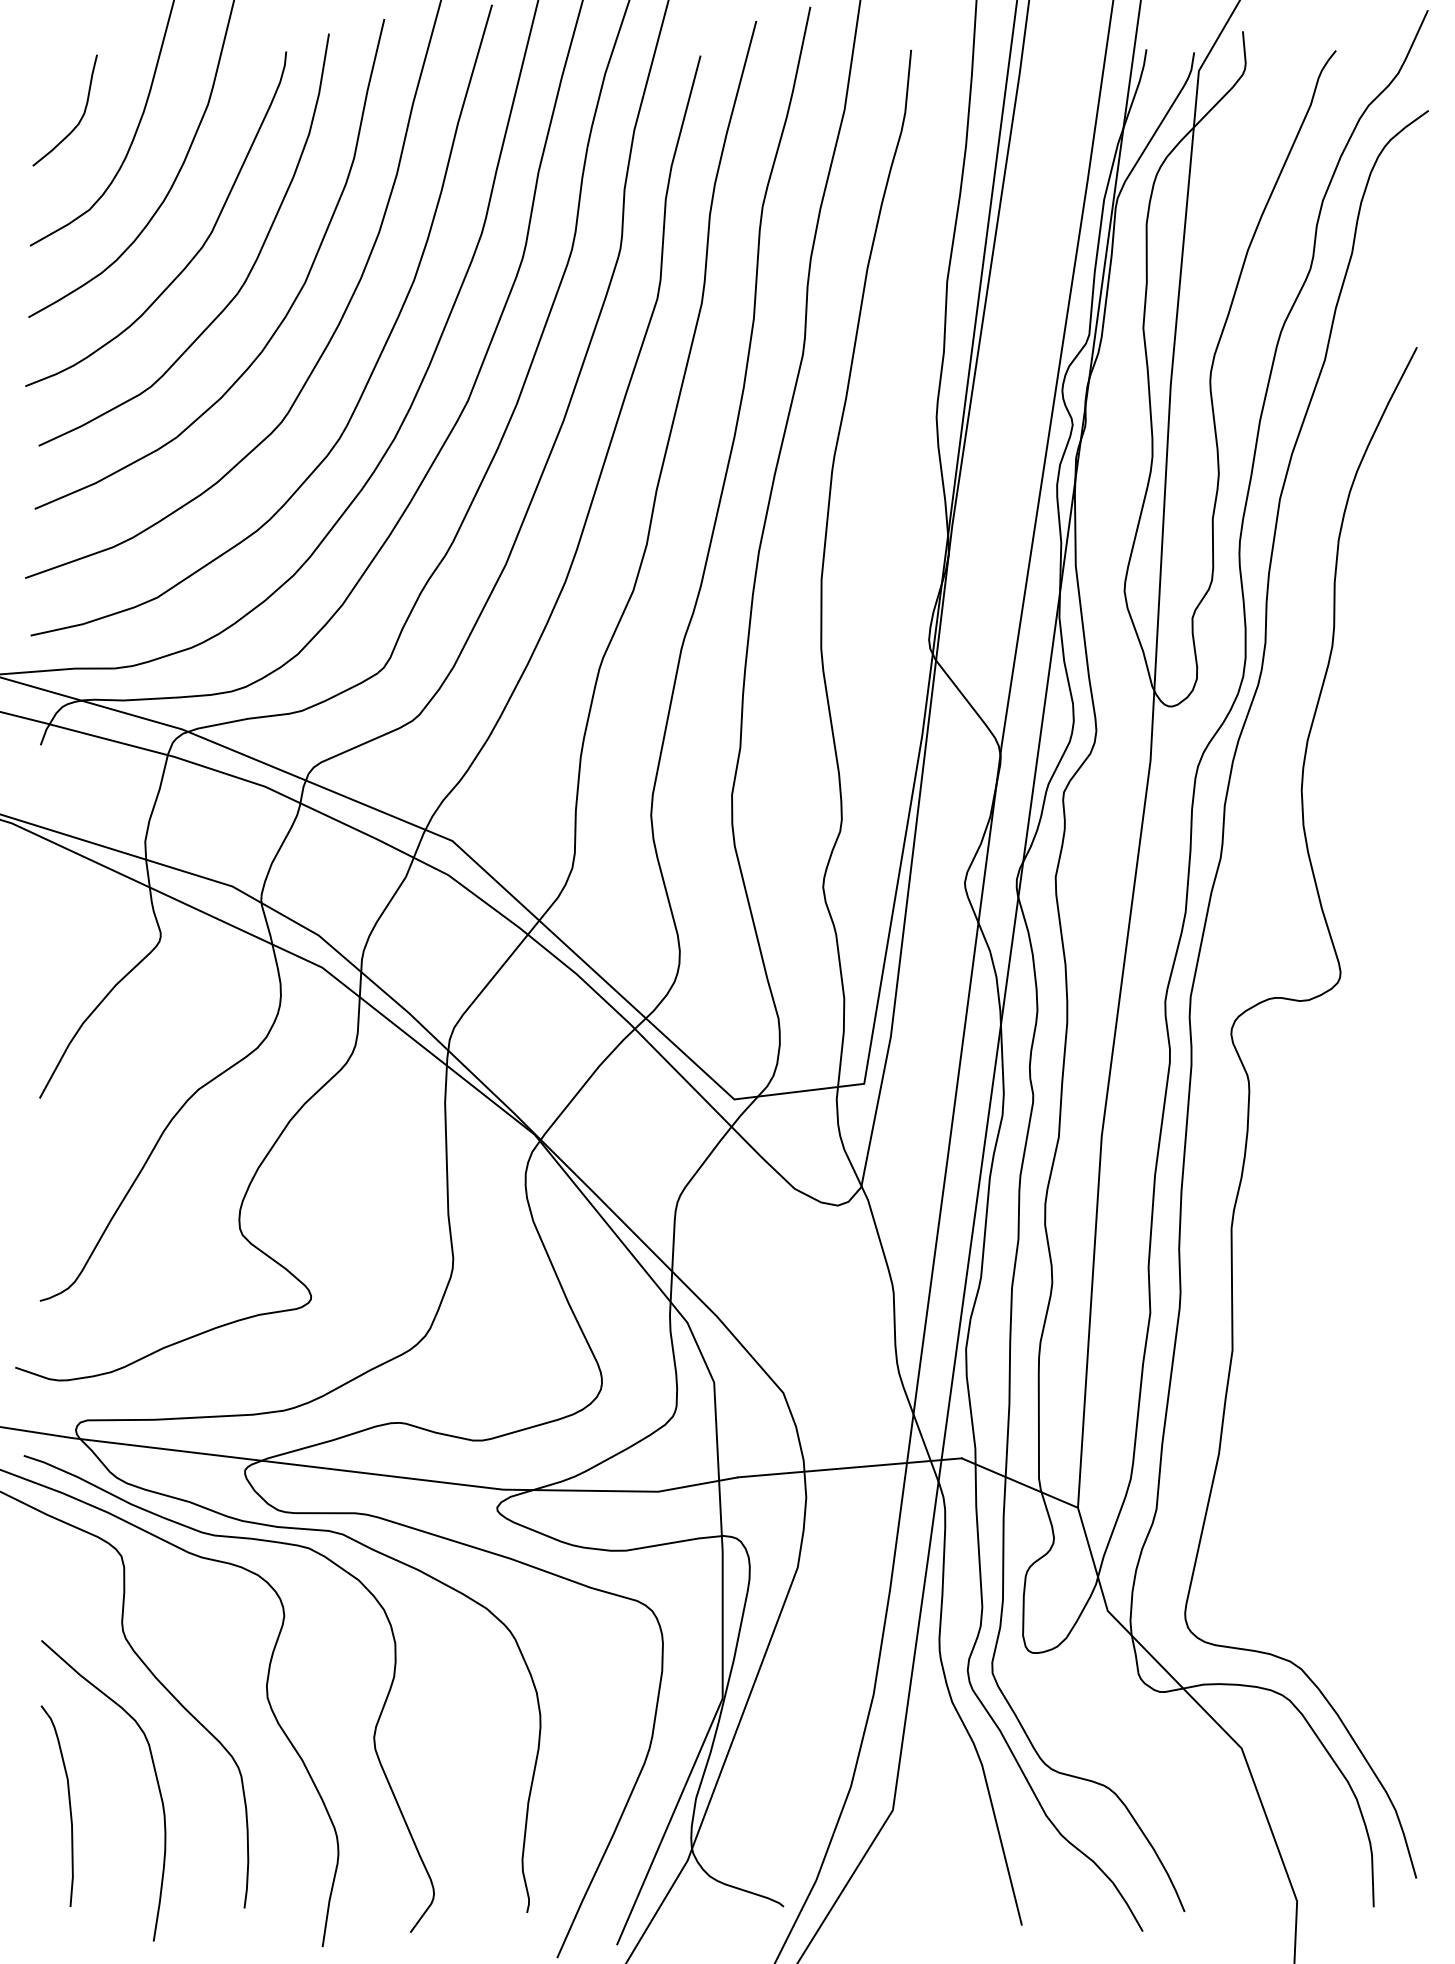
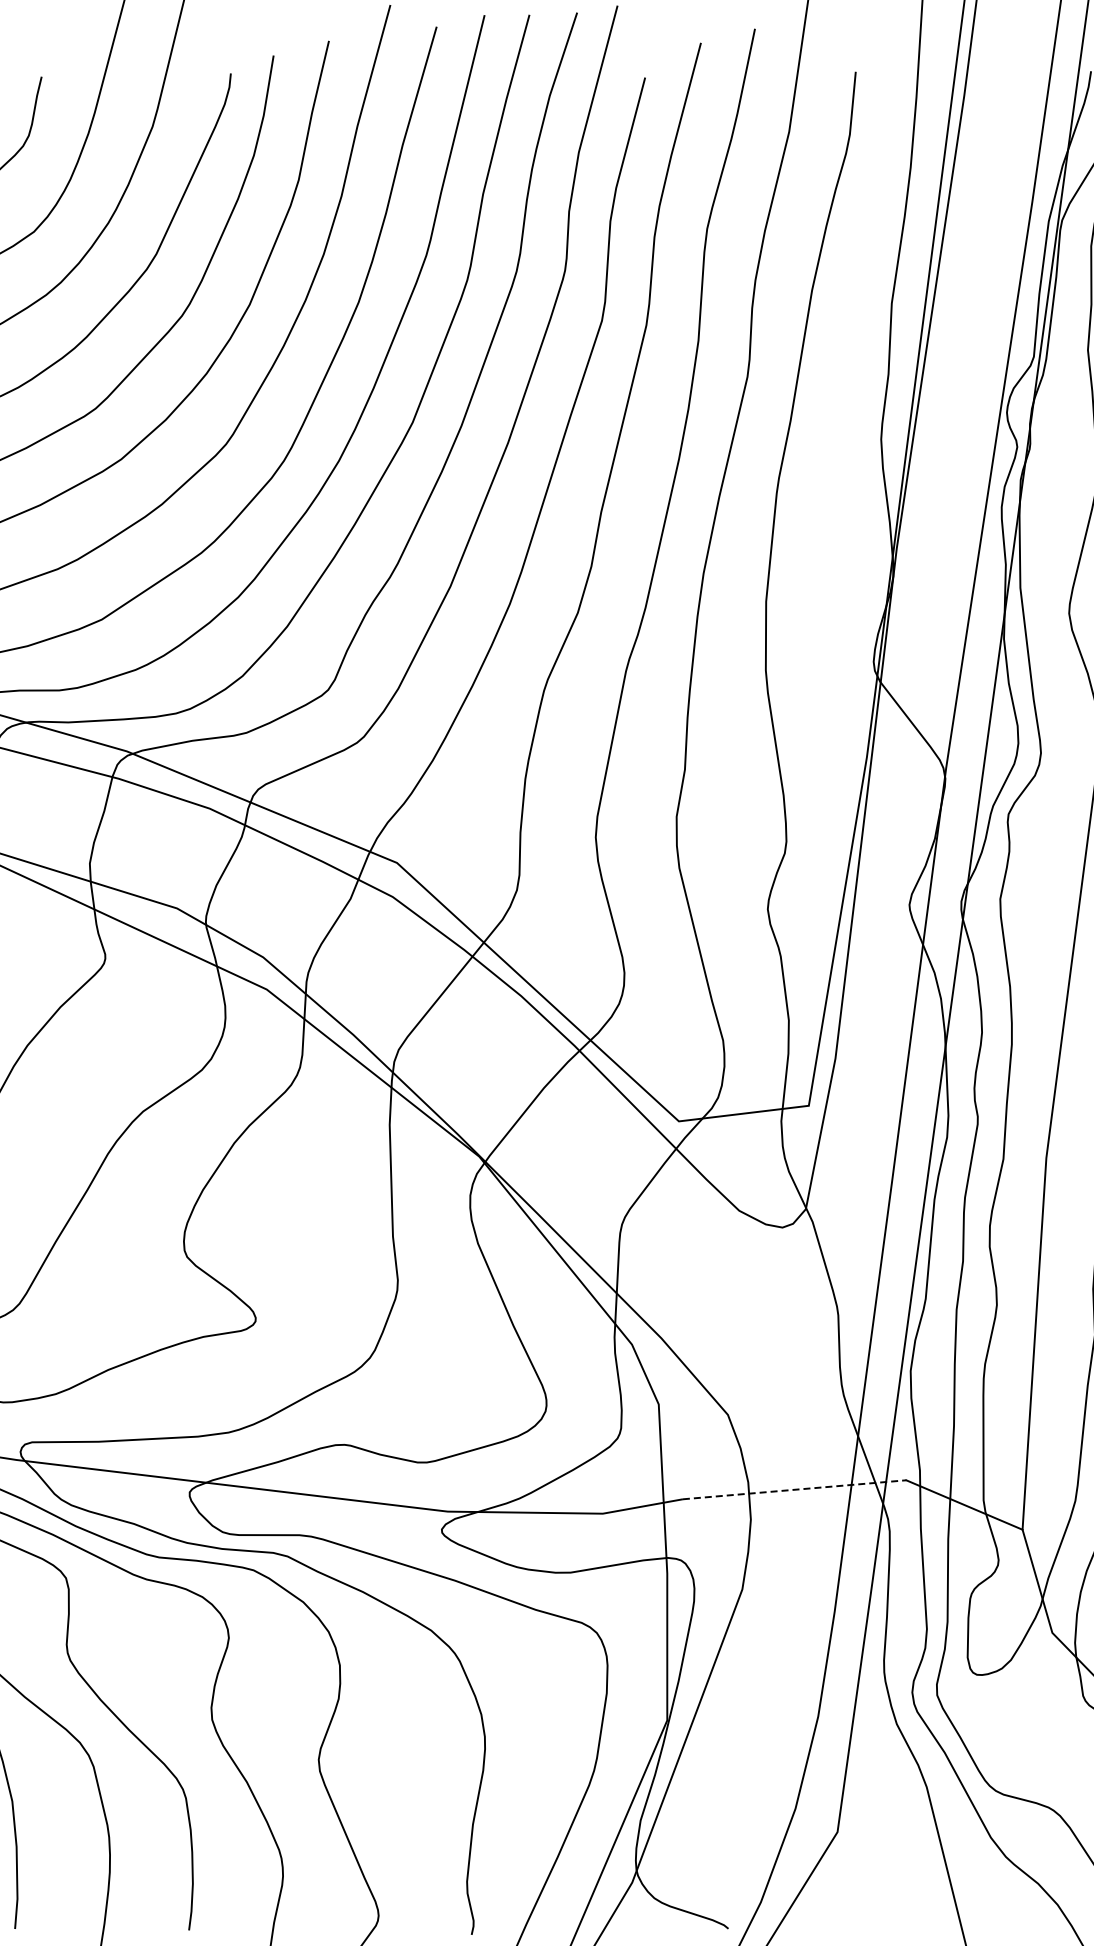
line: (850, 1467) -> (795, 1489), solid -> dashed

